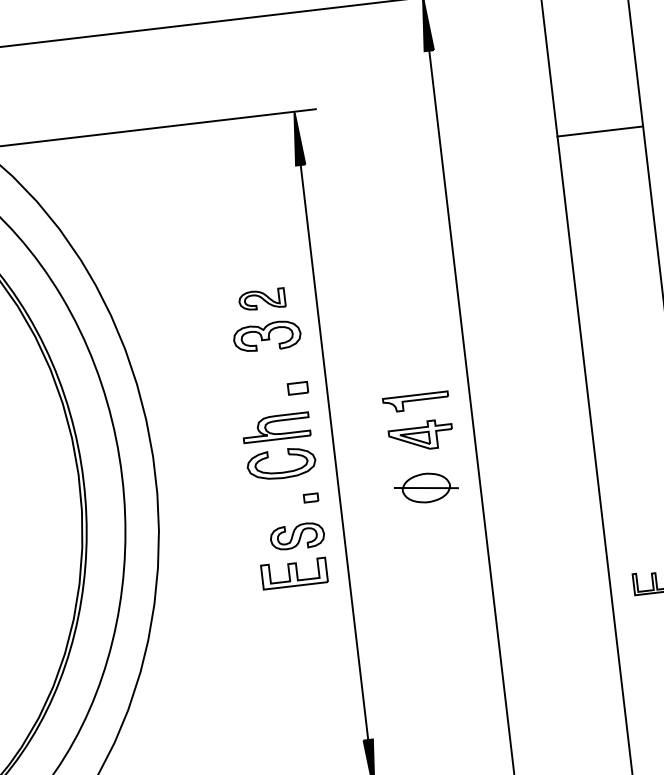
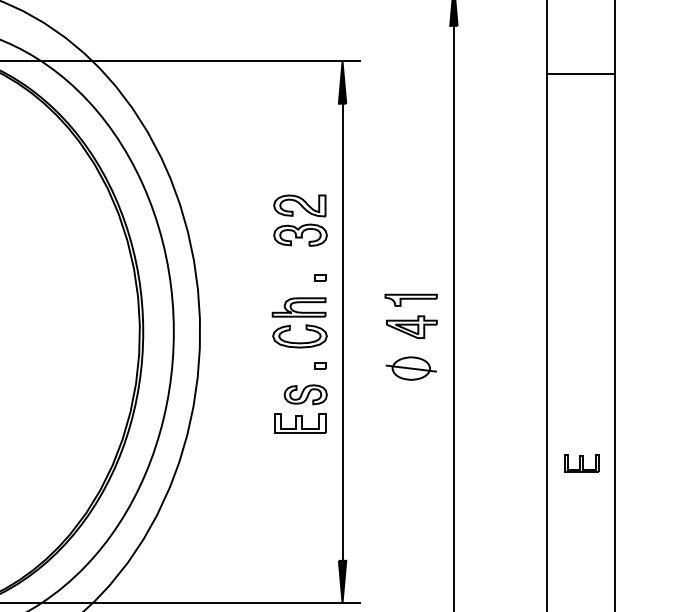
line: (600, 132) -> (580, 74), moved
part: (261, 299) -> (299, 205), size x1.43
part: (298, 386) -> (320, 277), size x0.71

